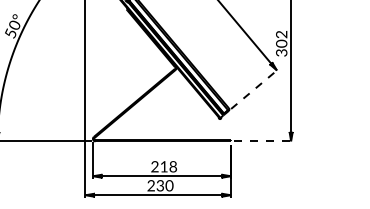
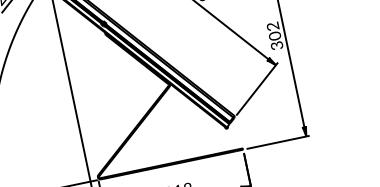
line: (255, 88) -> (257, 88), dashed -> solid
line: (264, 141) -> (278, 142), dashed -> solid

